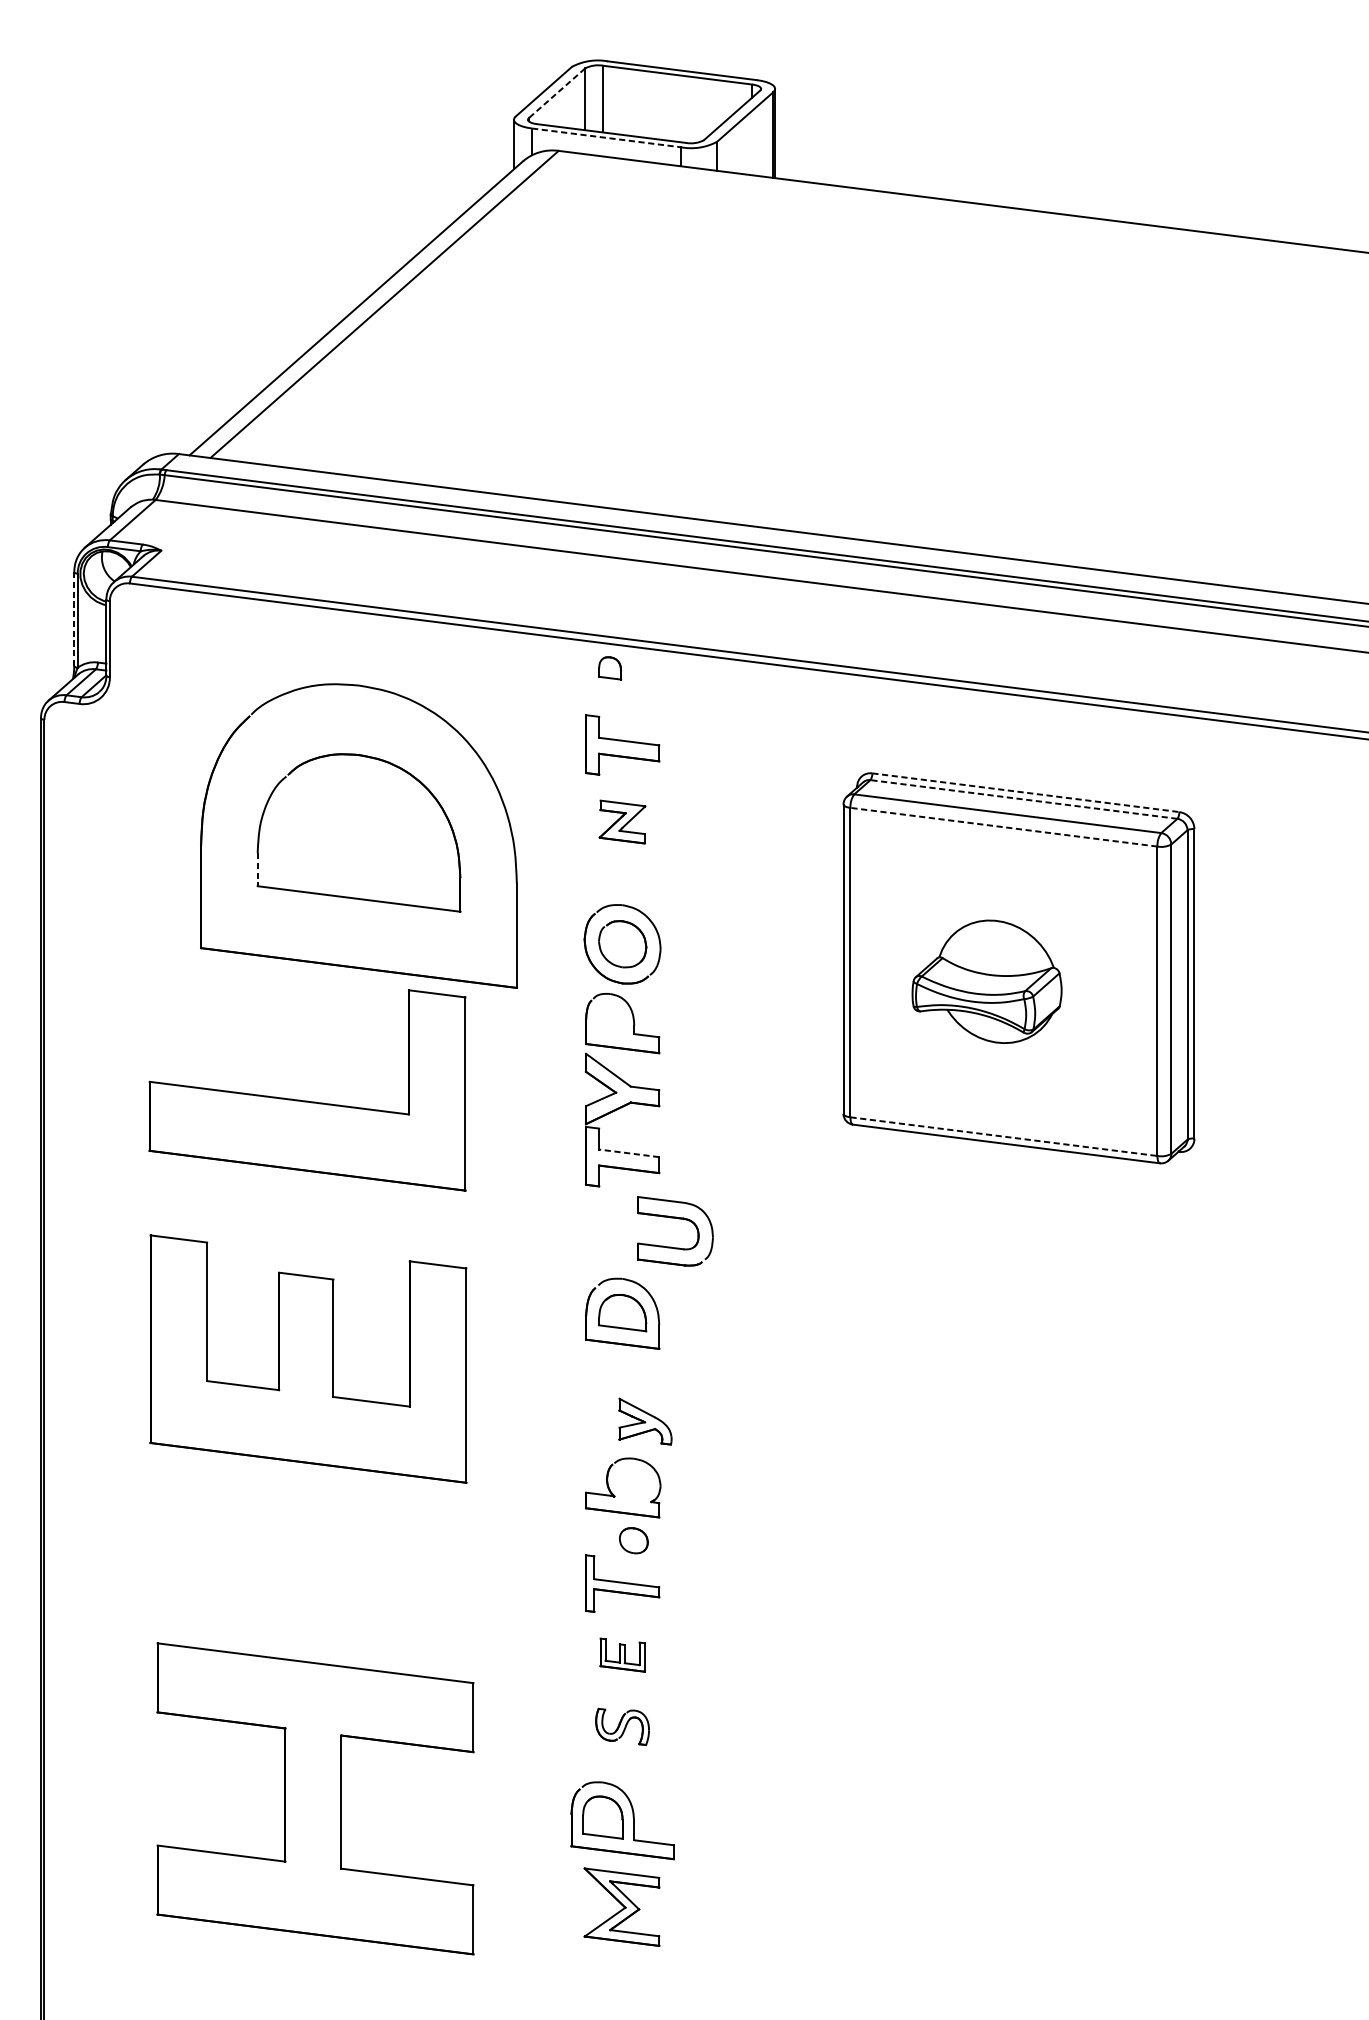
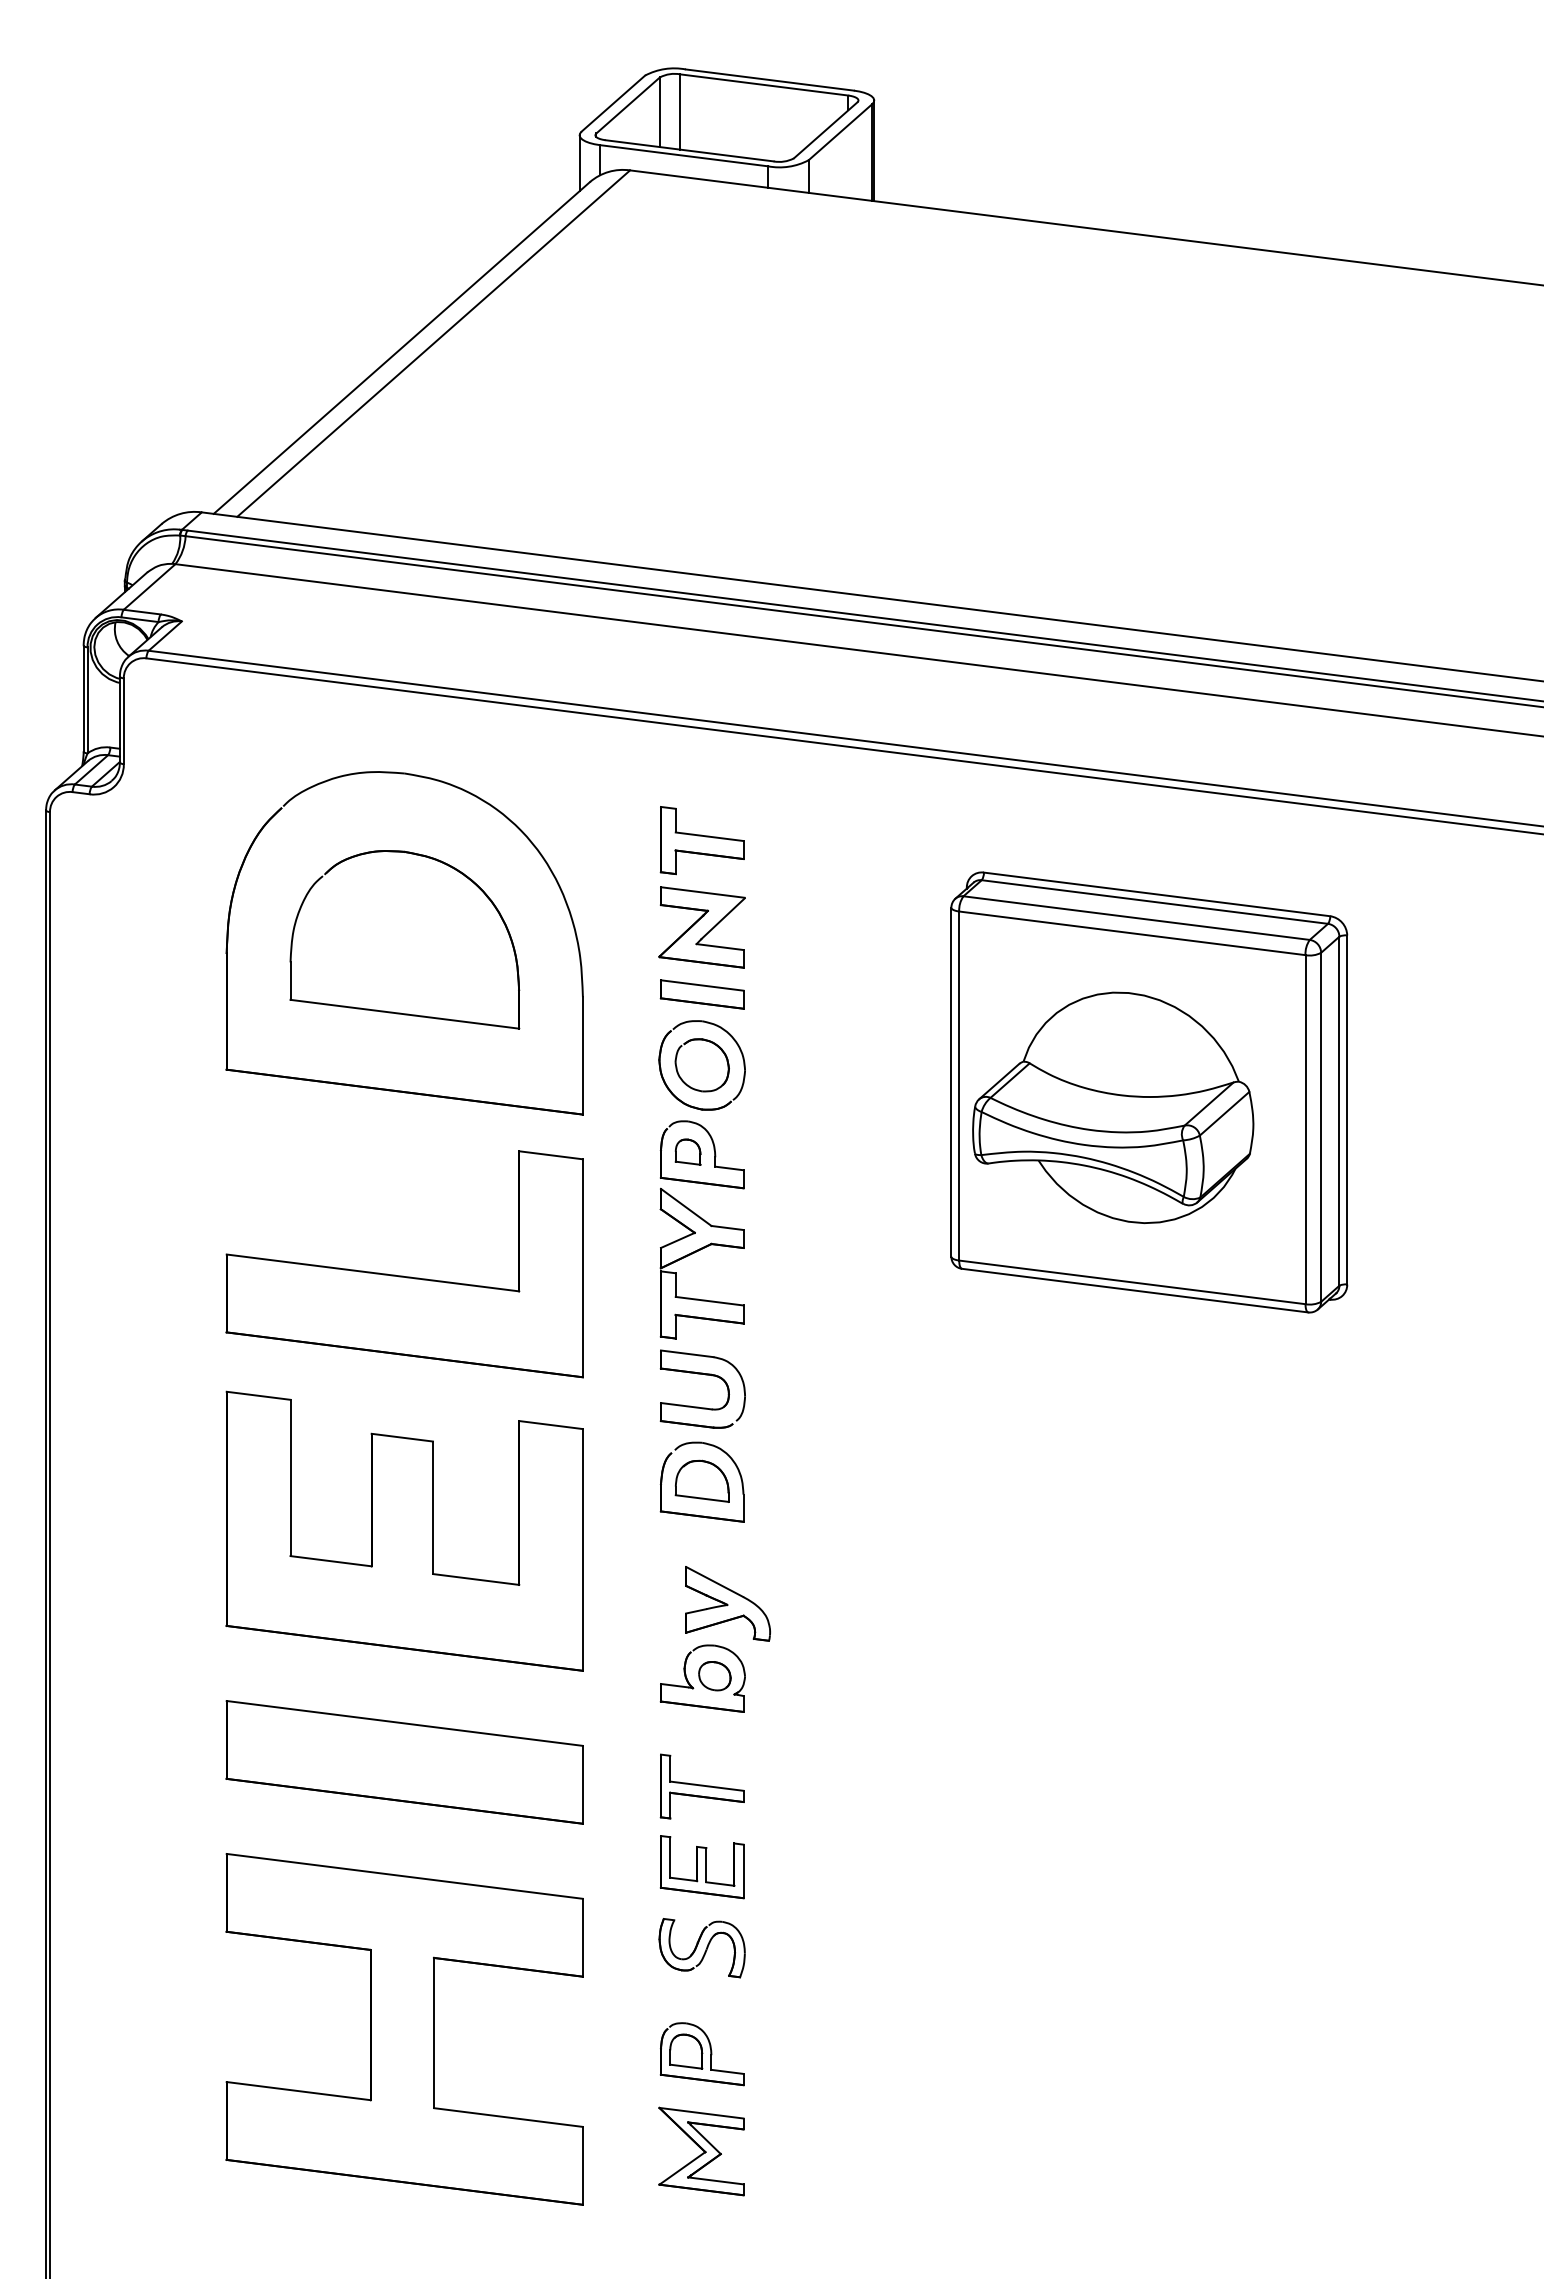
line: (556, 93) -> (627, 105), dashed -> solid
line: (606, 137) -> (684, 155), dashed -> solid
line: (74, 619) -> (83, 699), dashed -> solid
part: (609, 667) -> (687, 1151), moved
line: (1026, 792) -> (1157, 894), dashed -> solid
line: (1023, 799) -> (1154, 902), dashed -> solid
part: (622, 822) -> (701, 927), size x1.67
line: (1004, 827) -> (1132, 933), dashed -> solid
line: (257, 869) -> (290, 981), dashed -> solid
part: (622, 881) -> (701, 994), added
part: (987, 981) -> (1113, 1107), size x1.67
part: (306, 1100) -> (403, 1275), moved
line: (1004, 1136) -> (1132, 1282), dashed -> solid
line: (629, 1153) -> (709, 1301), dashed -> solid
part: (677, 1219) -> (705, 1375), moved
part: (308, 1358) -> (404, 1530), moved
part: (645, 1421) -> (727, 1603), size x1.43
part: (633, 1541) -> (714, 1676), moved
part: (358, 1562) -> (404, 1762), added
part: (622, 1655) -> (701, 1867), size x1.67
part: (622, 1727) -> (701, 1948), size x1.43
part: (315, 1798) -> (404, 2029), moved
part: (622, 1821) -> (701, 2054), size x0.71

